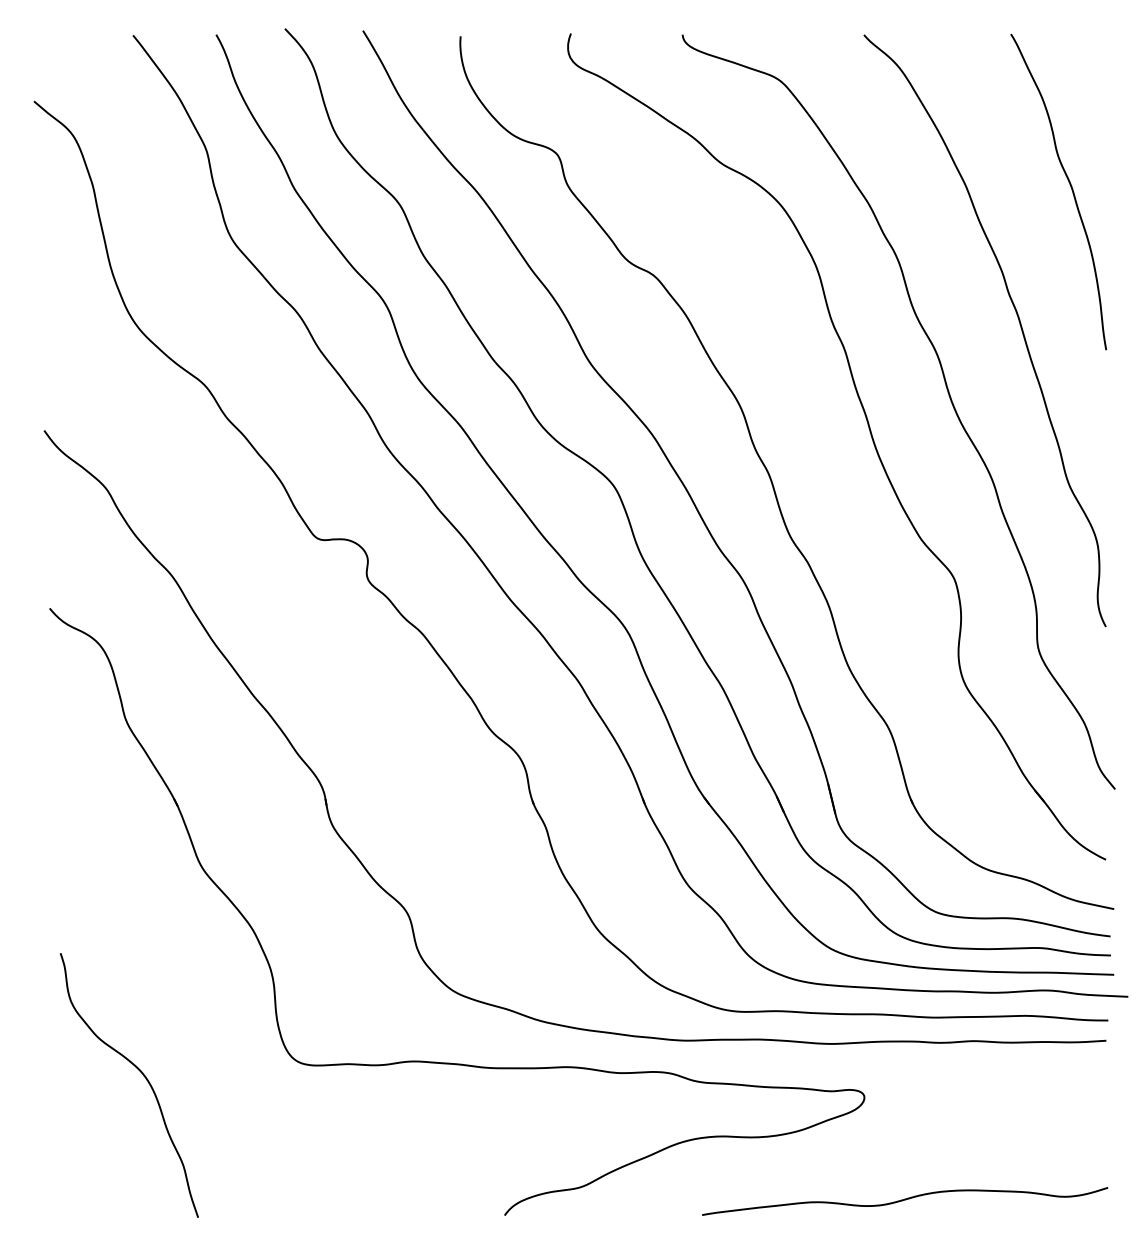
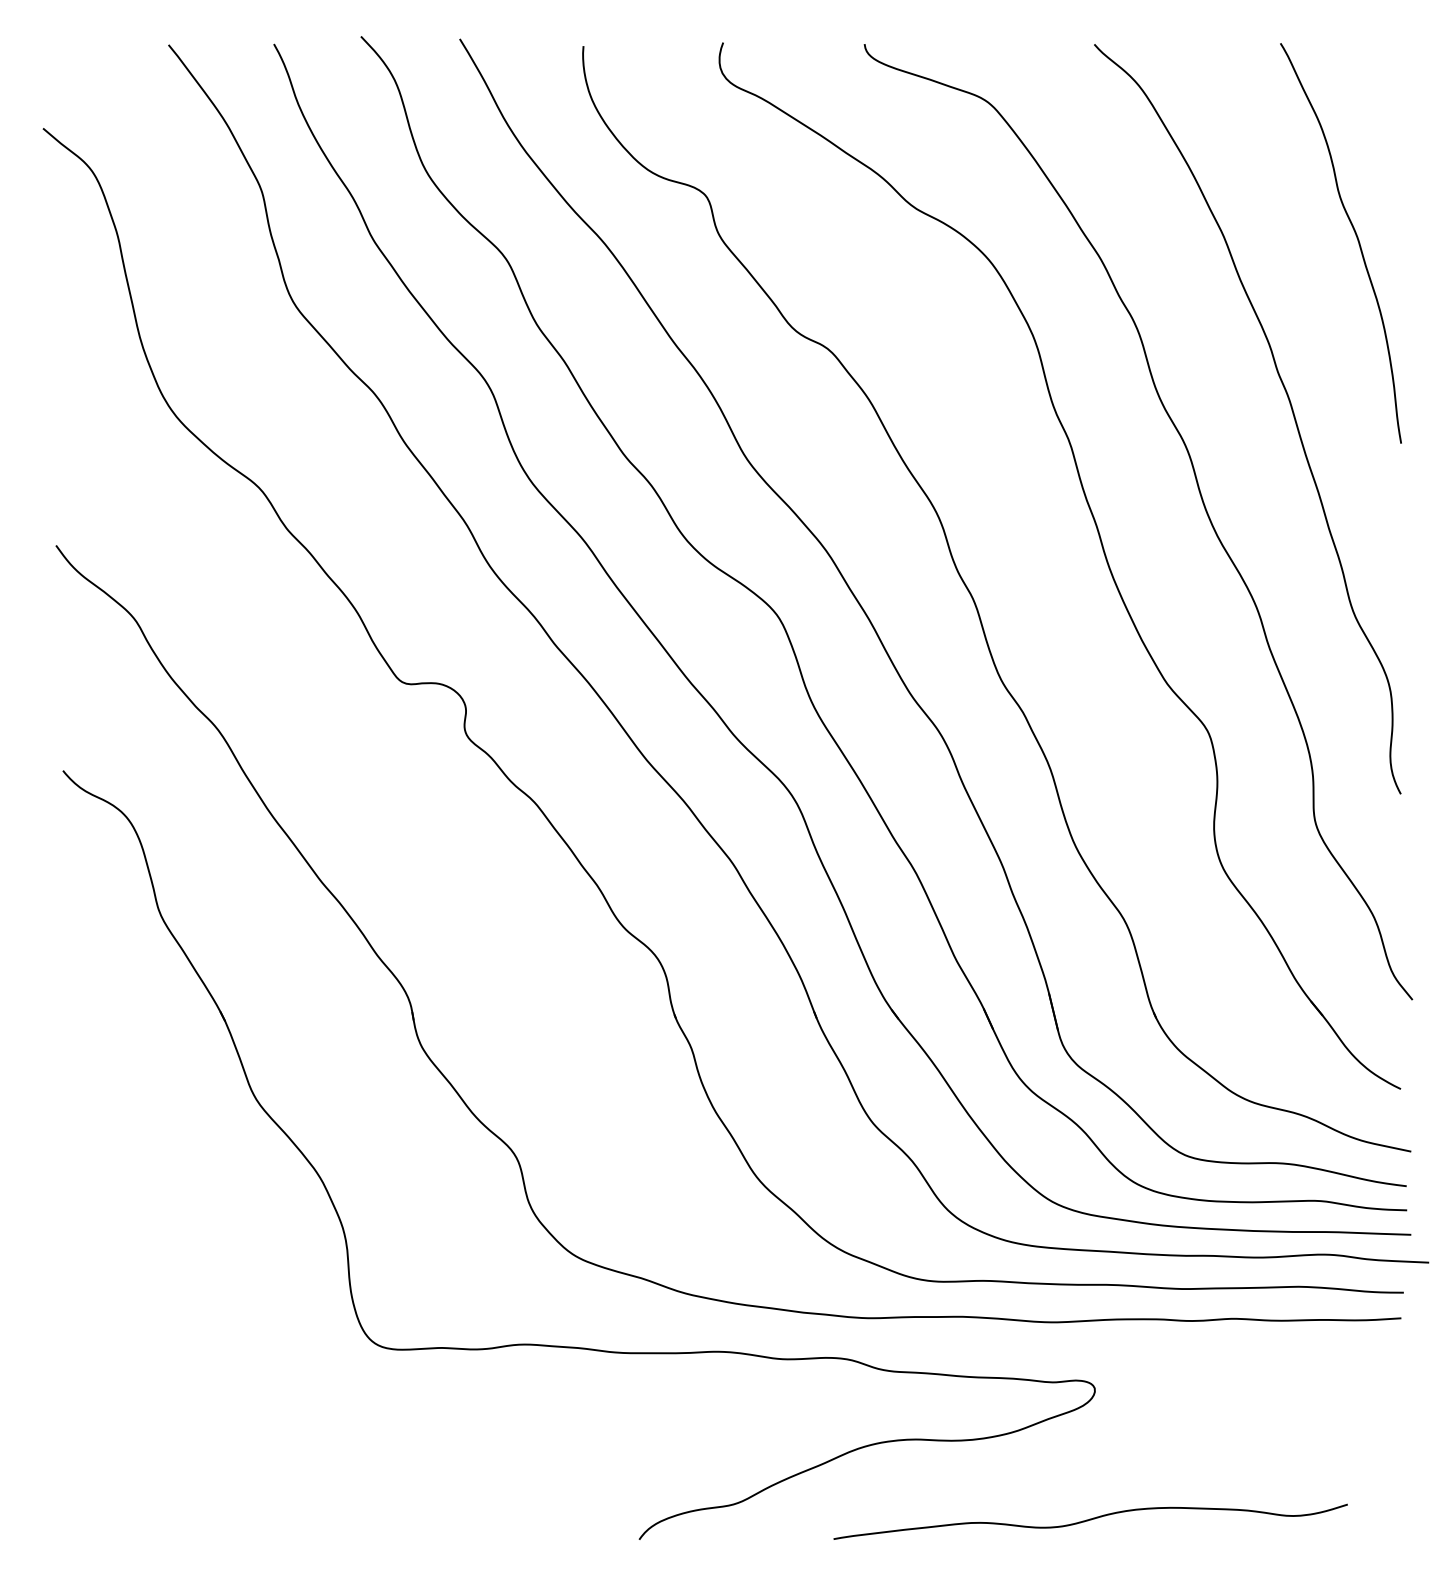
curve: (143, 1076) -> (181, 1363), removed
curve: (905, 1200) -> (1091, 1520), moved

